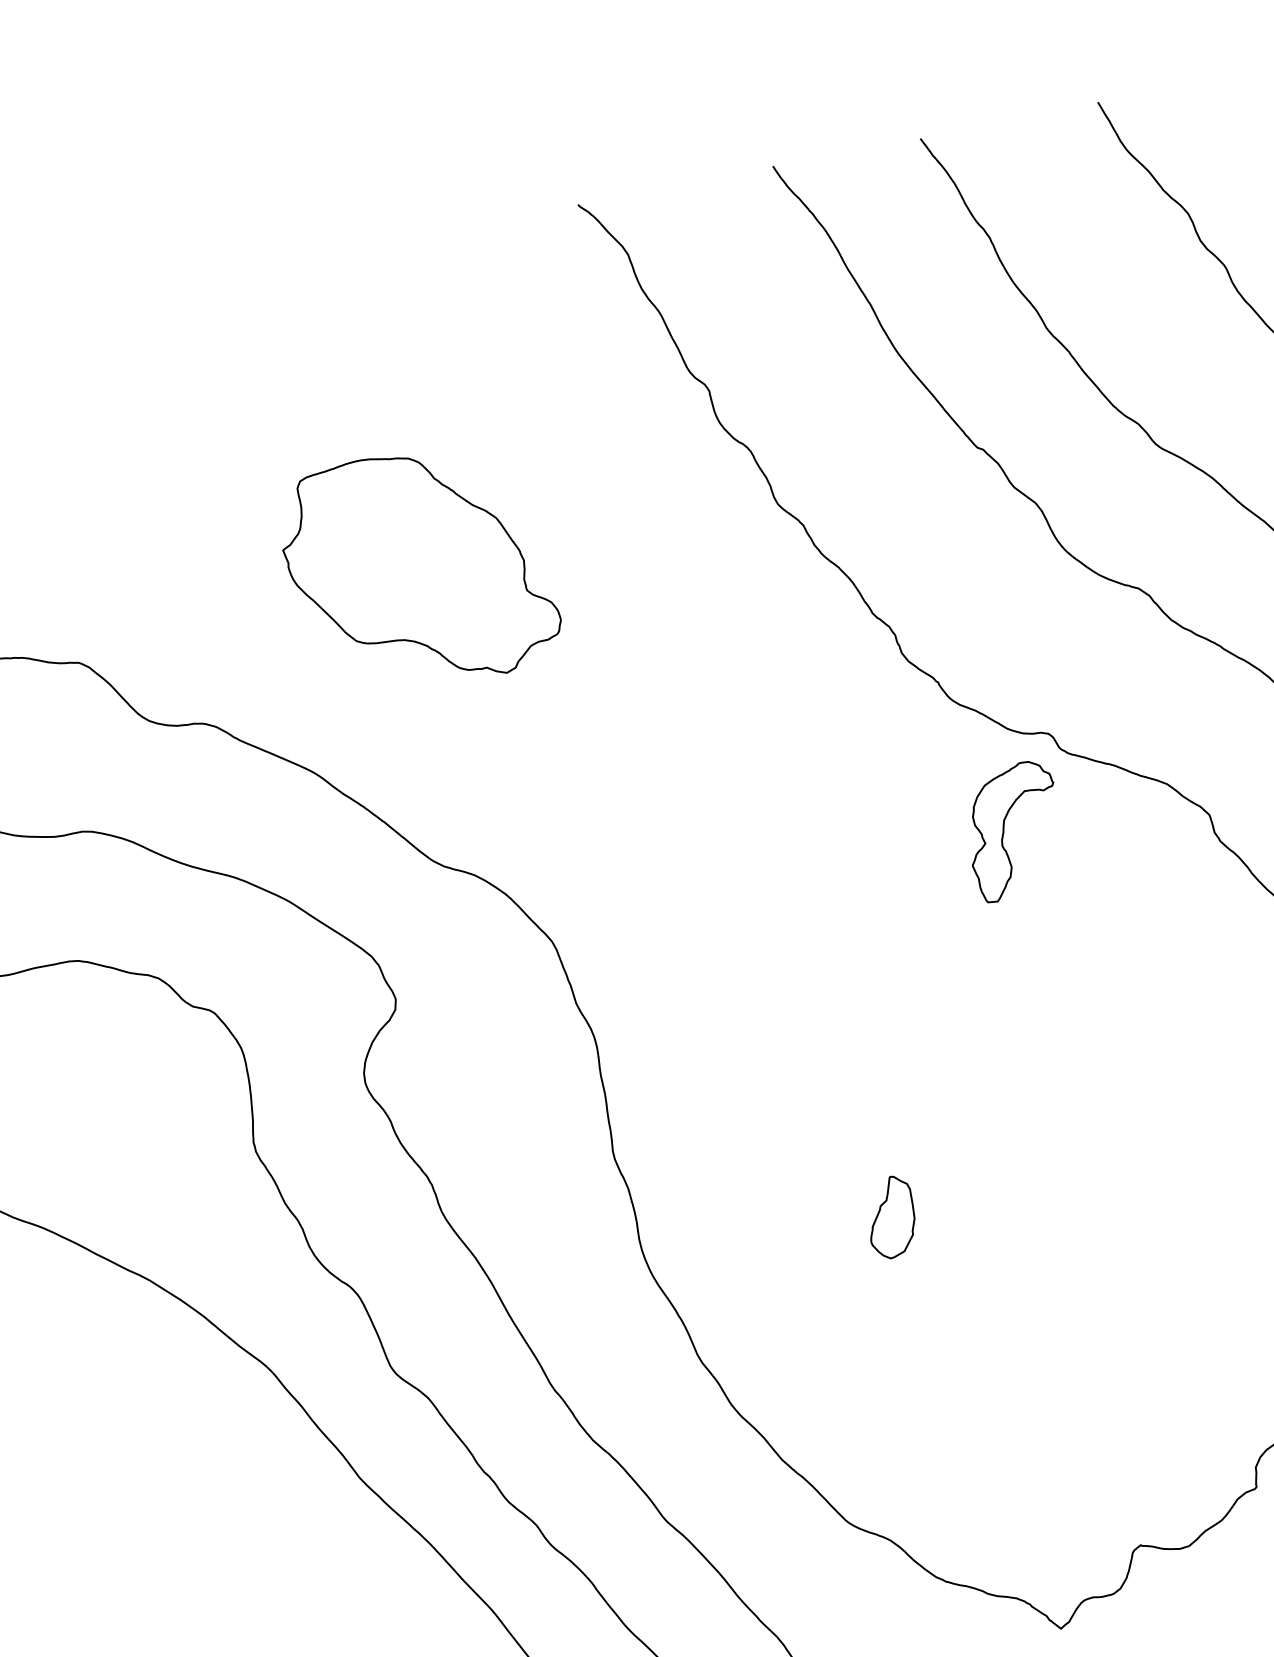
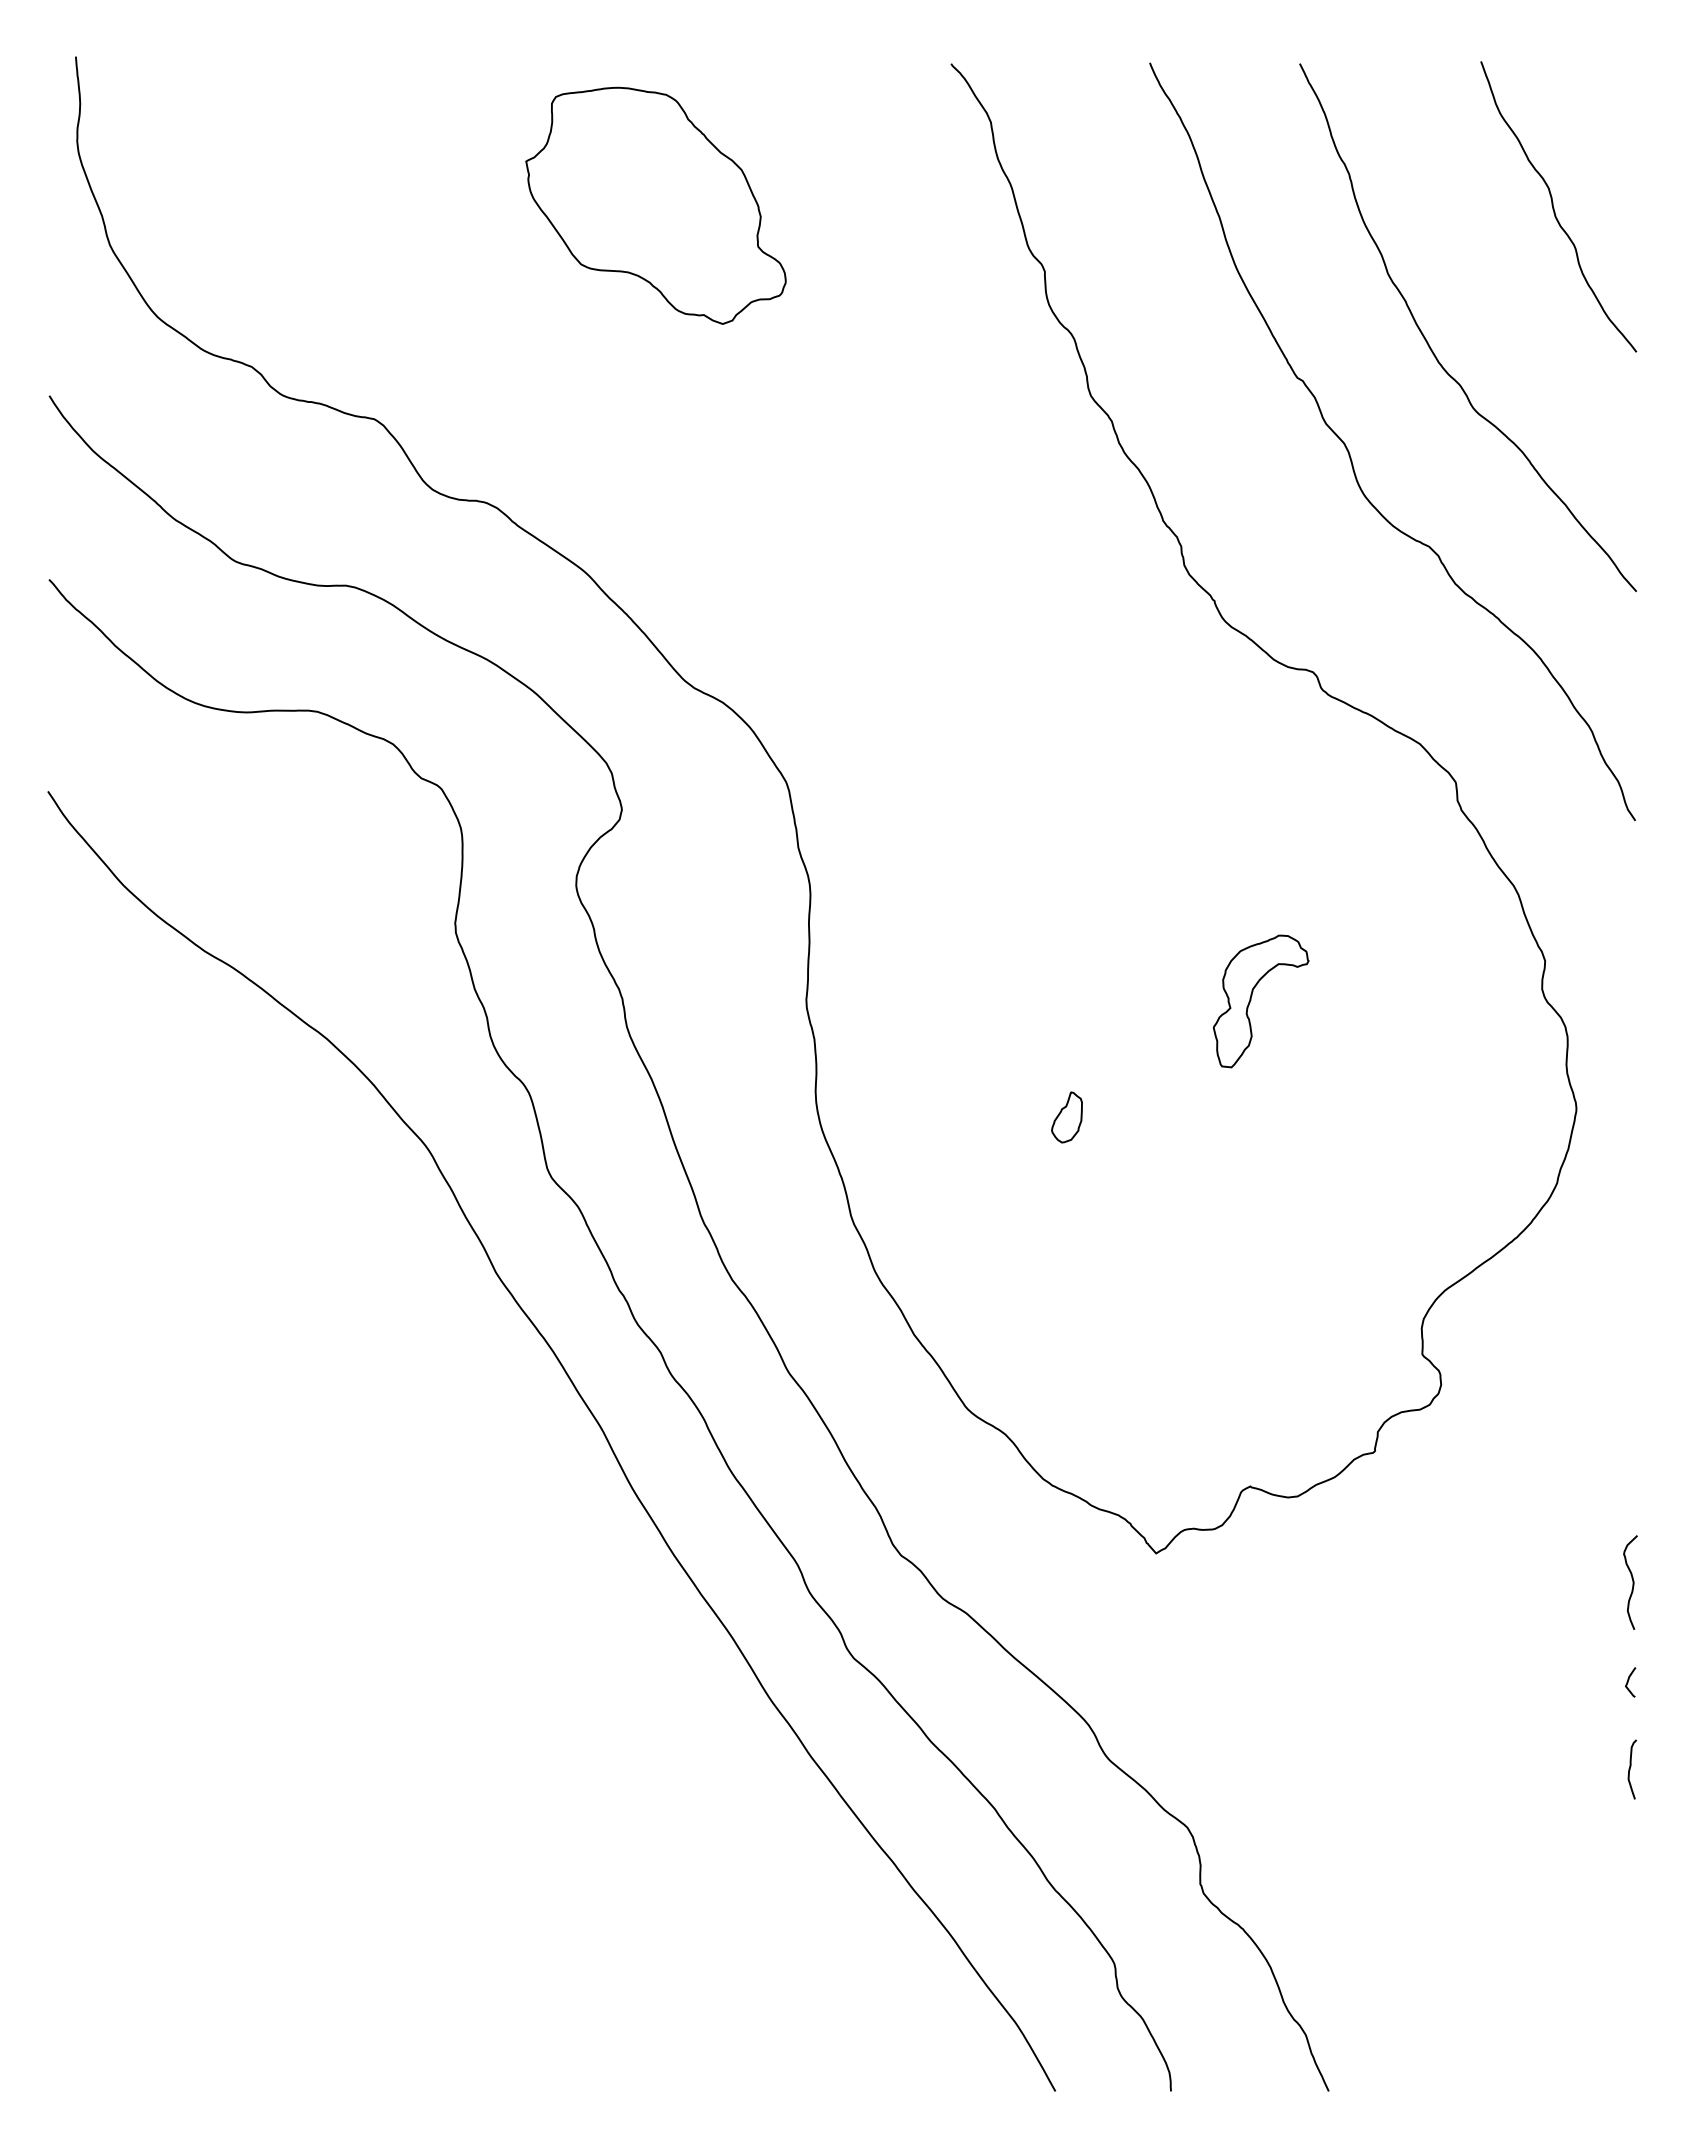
part: (418, 569) -> (655, 205), moved
part: (1004, 832) -> (1251, 1000), moved
part: (890, 1217) -> (1066, 1117), size x0.62

